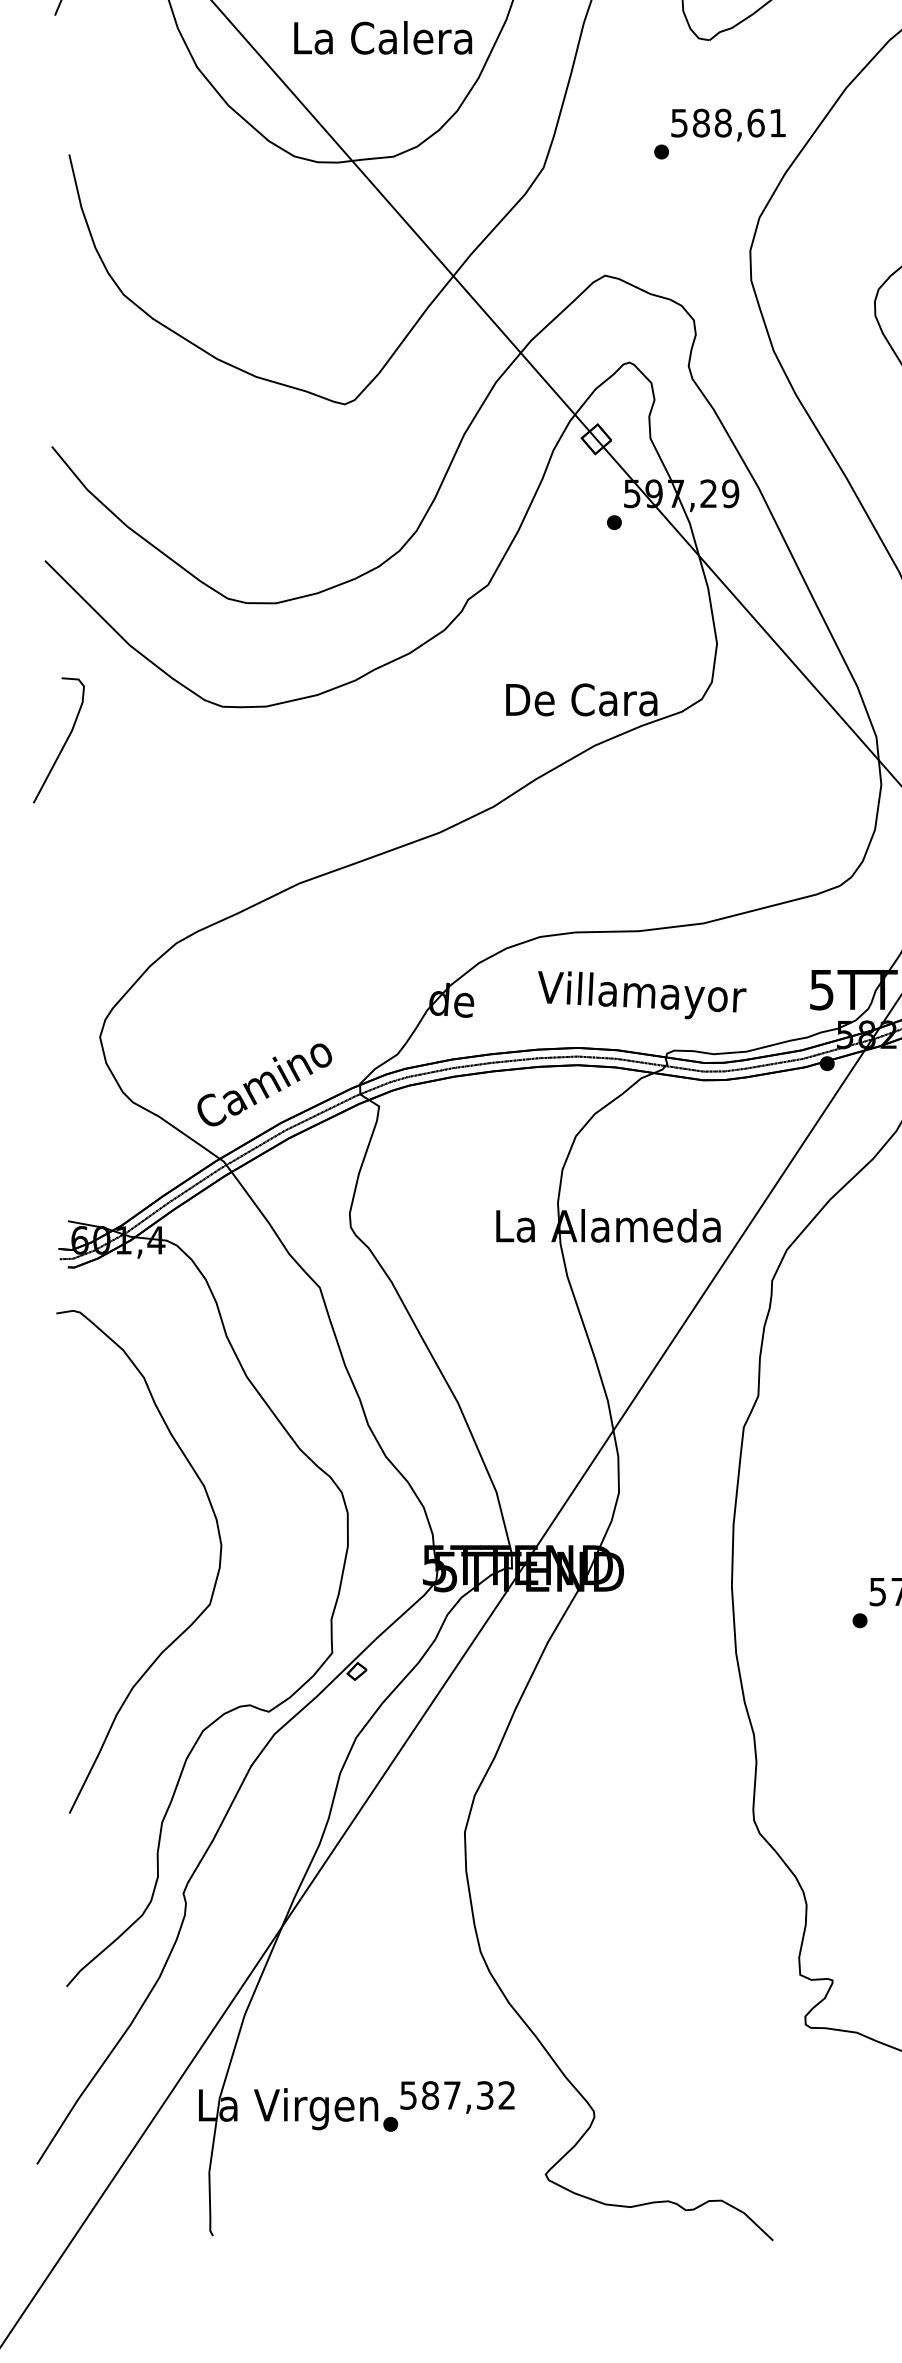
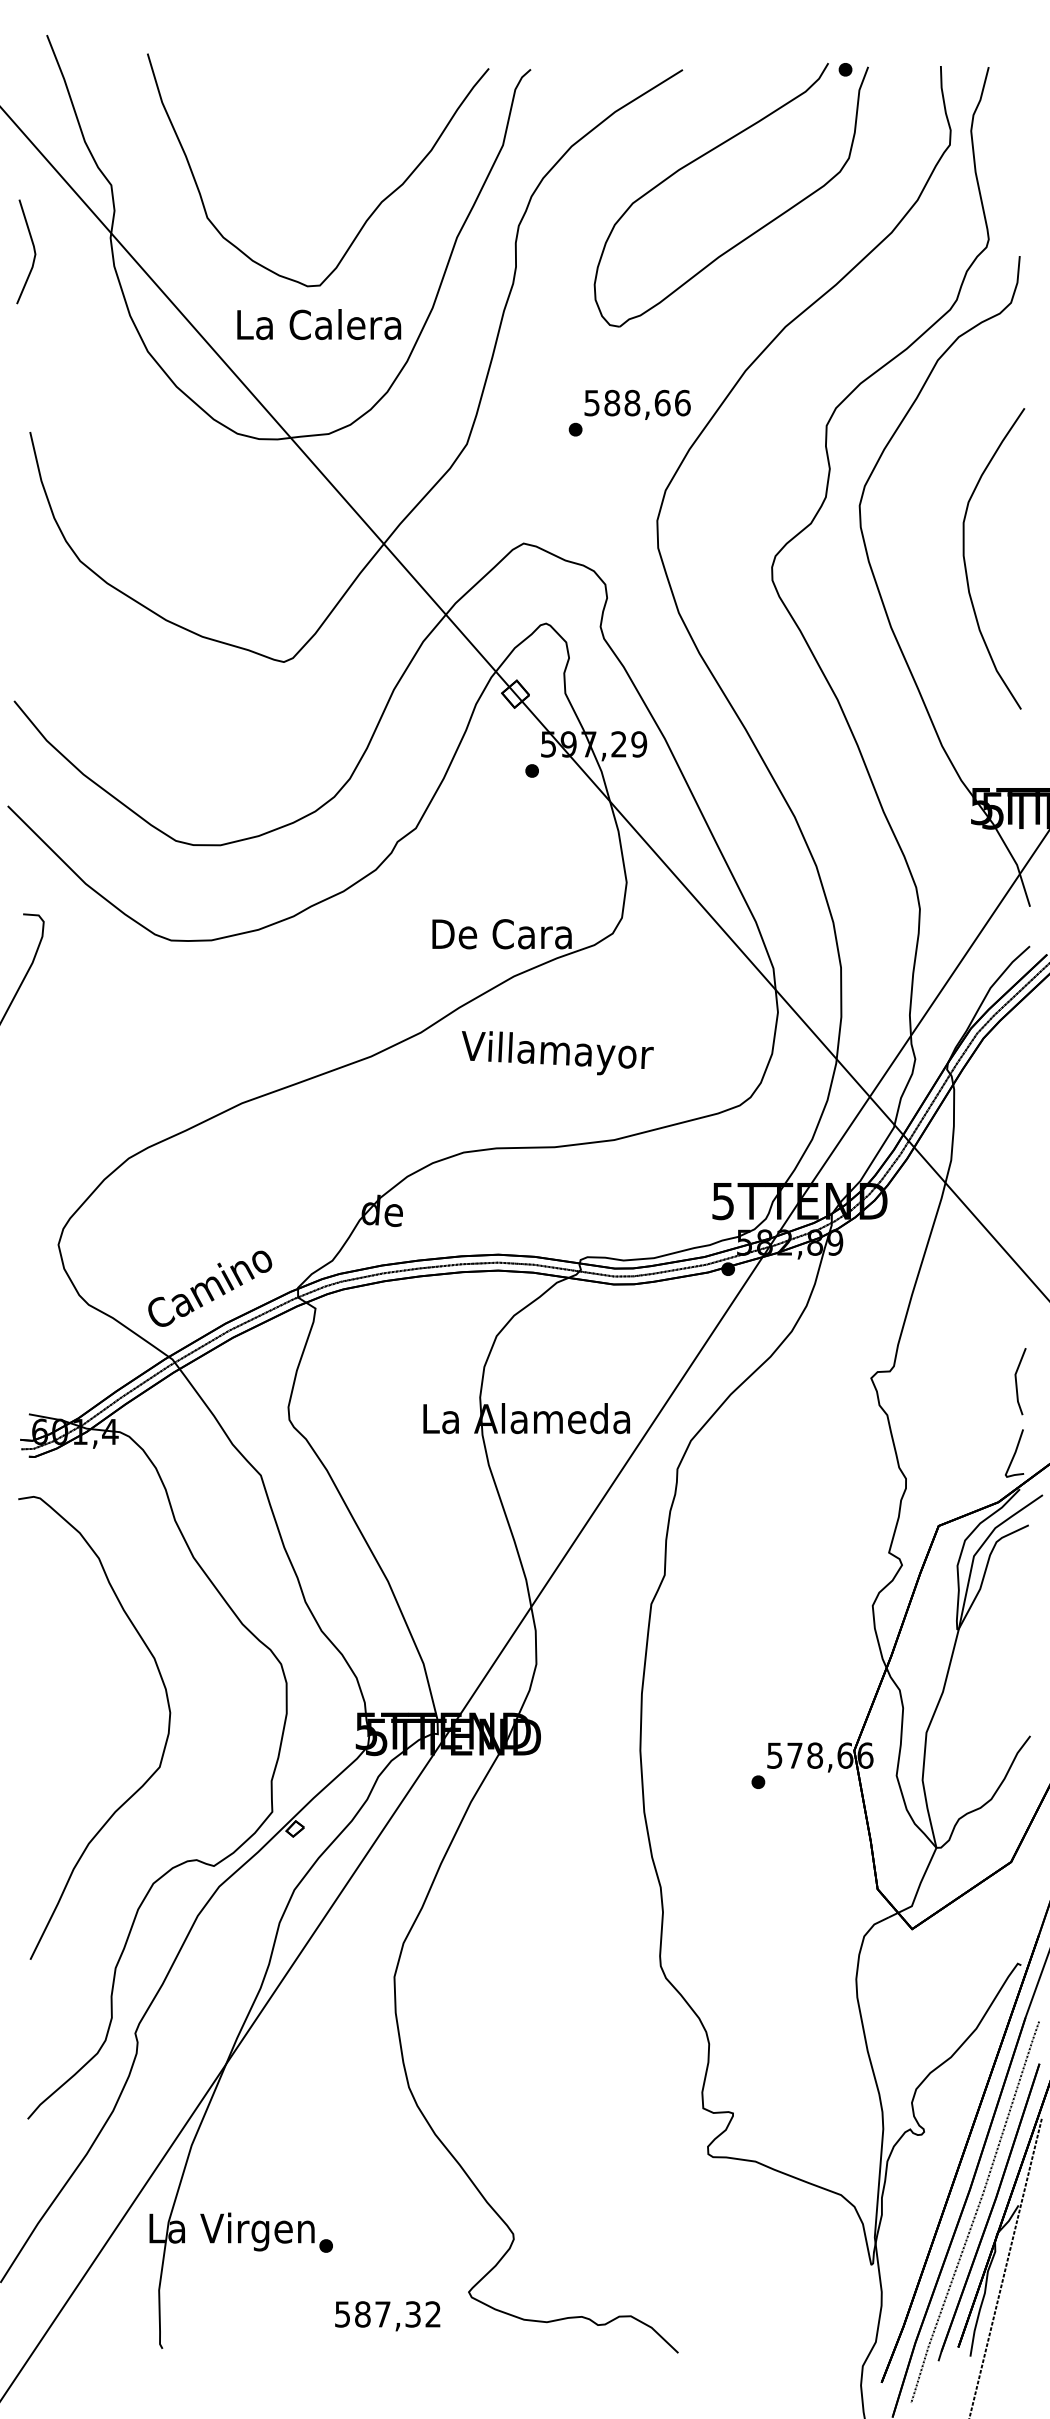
text: (777, 122) -> (682, 402), 588,61 -> 588,66
text: (641, 995) -> (557, 1053), moved
text: (457, 2097) -> (387, 2316), moved

